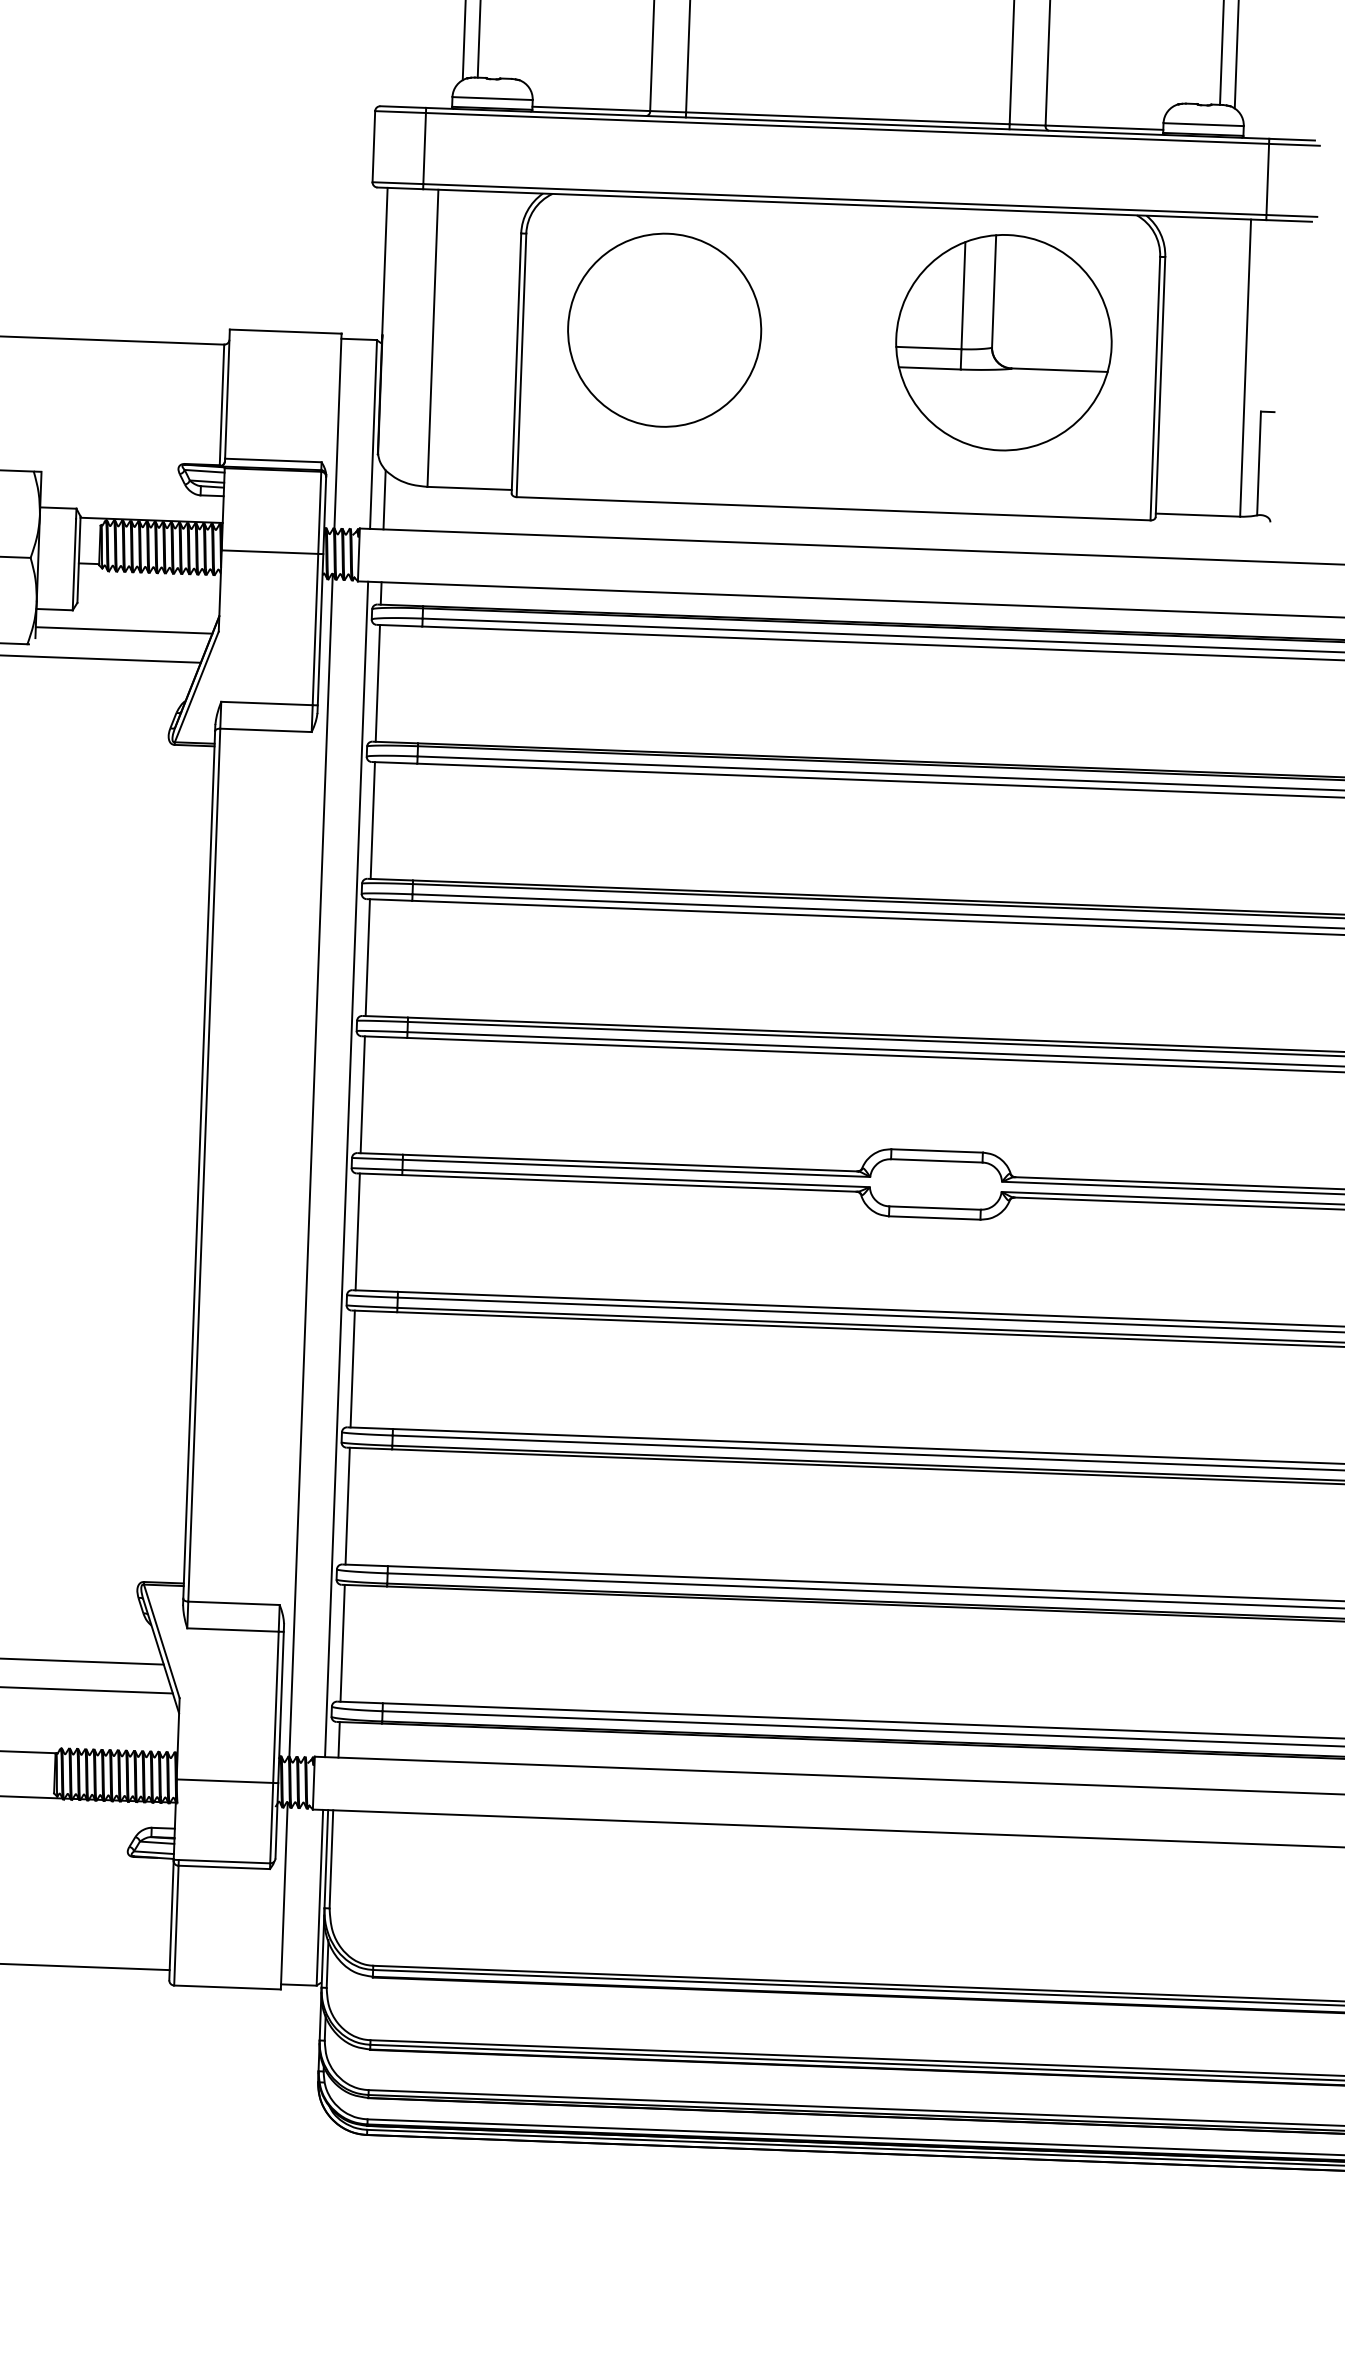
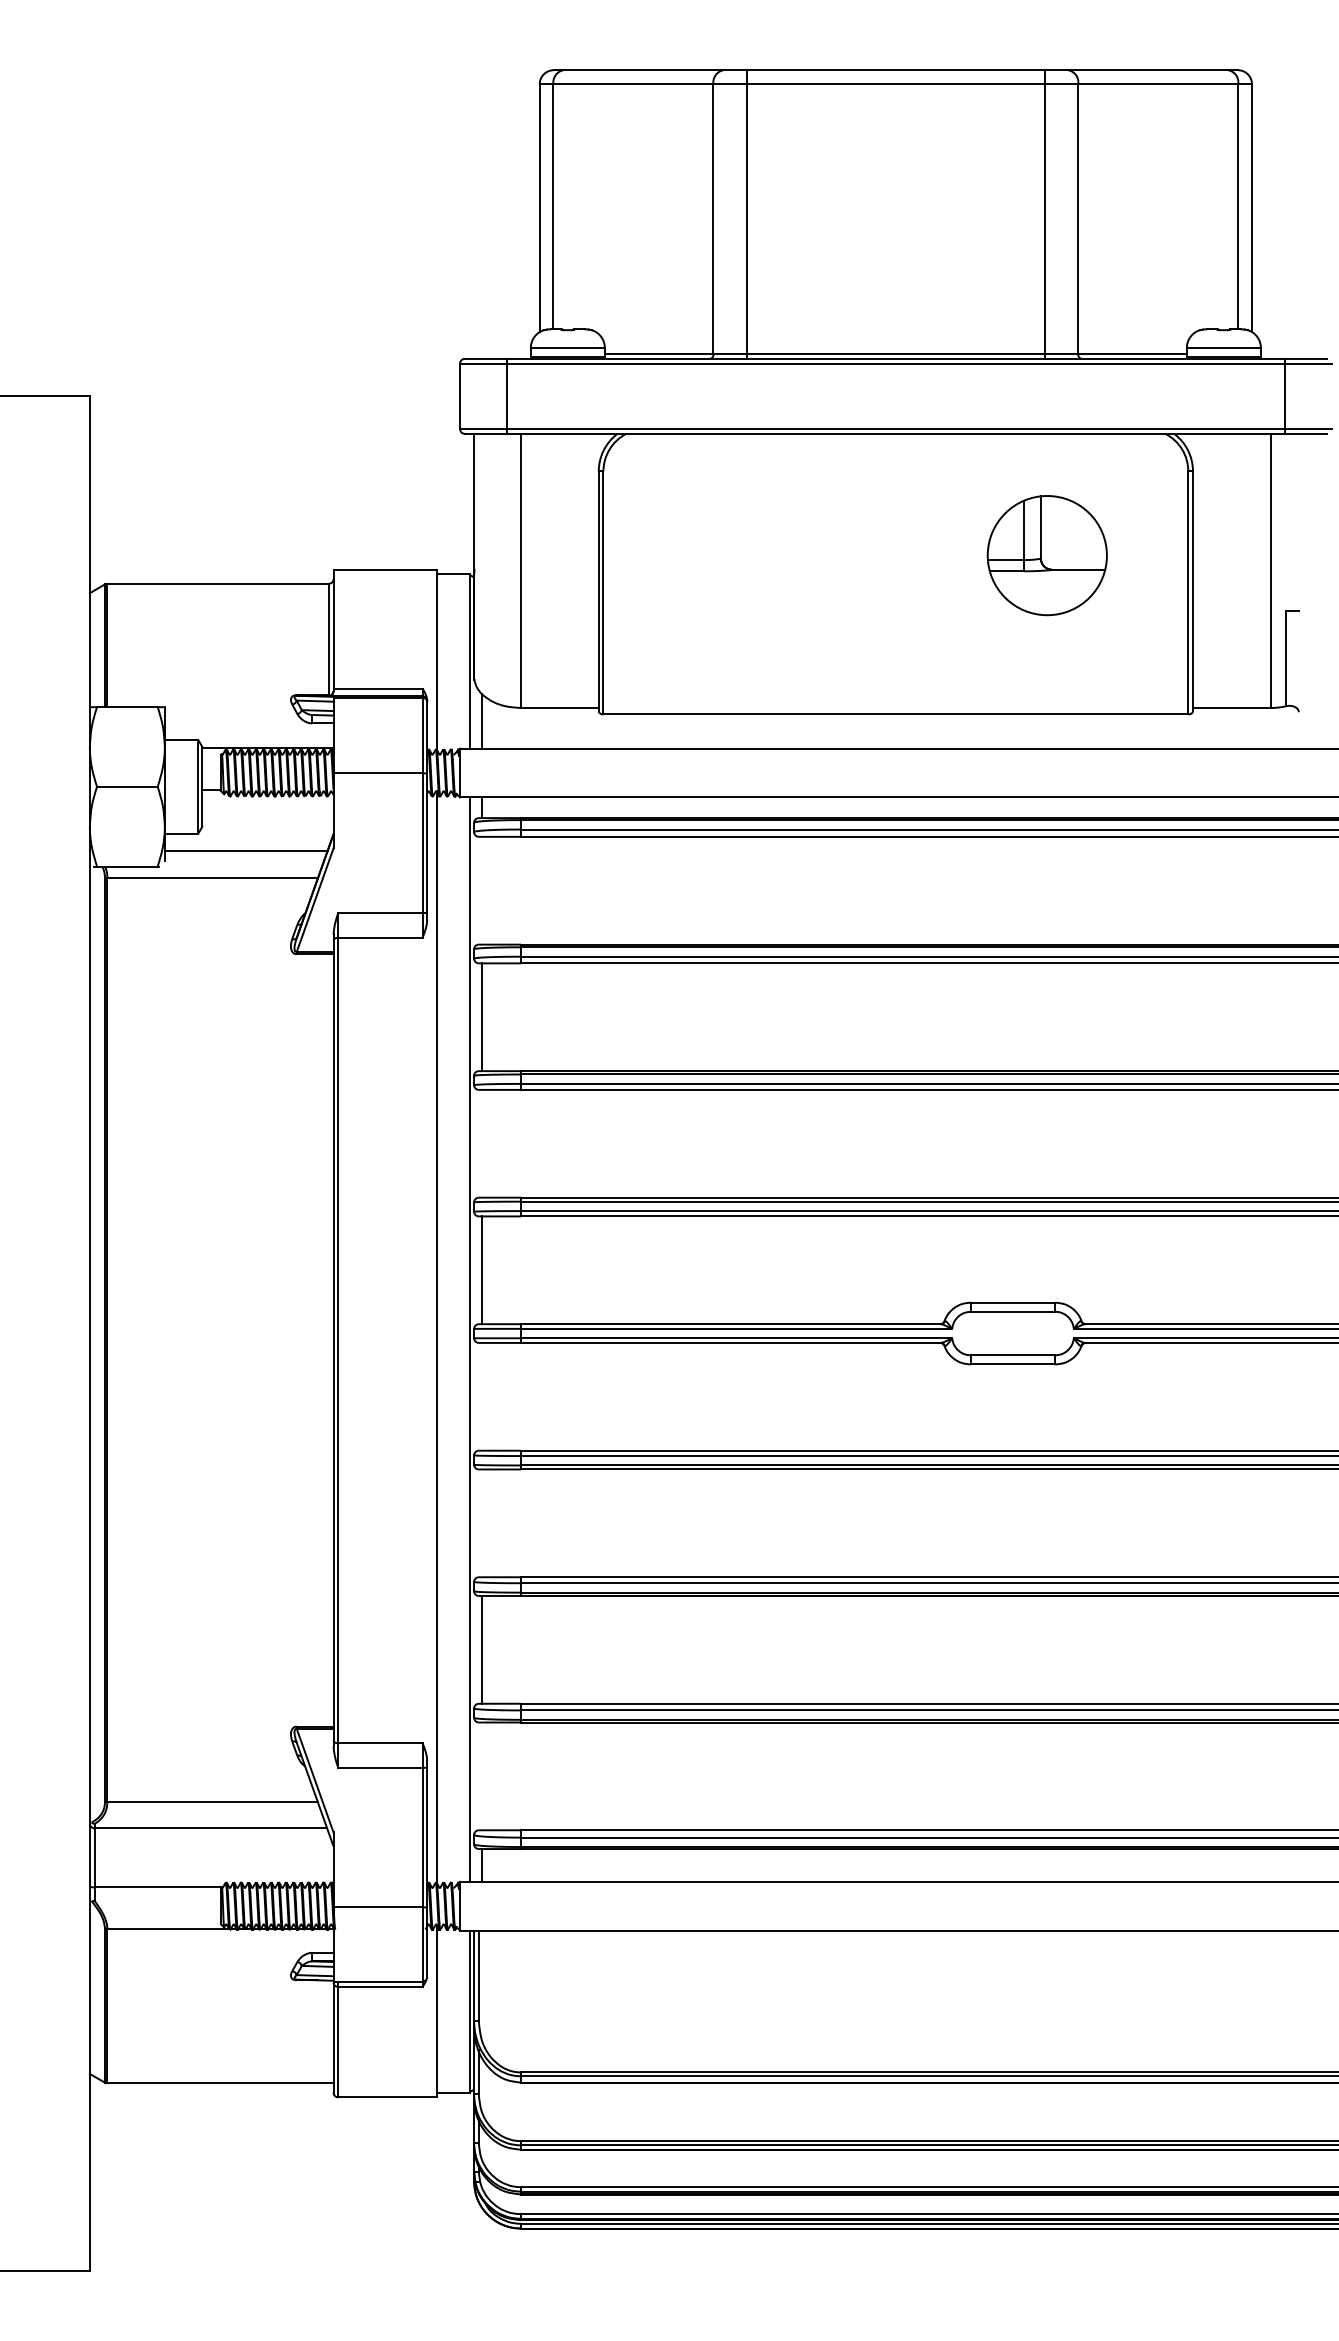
circle: (664, 330) -> (734, 555), removed
part: (1004, 342) -> (1047, 555), size x0.6
line: (377, 683) -> (481, 890), removed
line: (367, 957) -> (481, 1143), removed
line: (357, 1231) -> (481, 1396), removed
line: (352, 1369) -> (481, 1523), removed
line: (342, 1643) -> (481, 1776), removed

